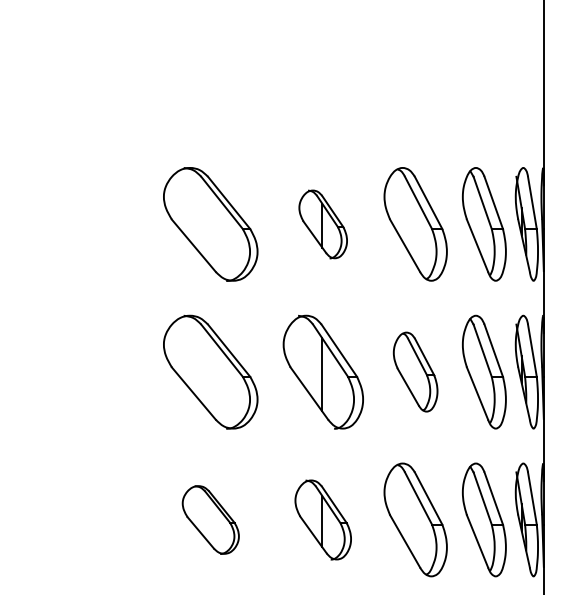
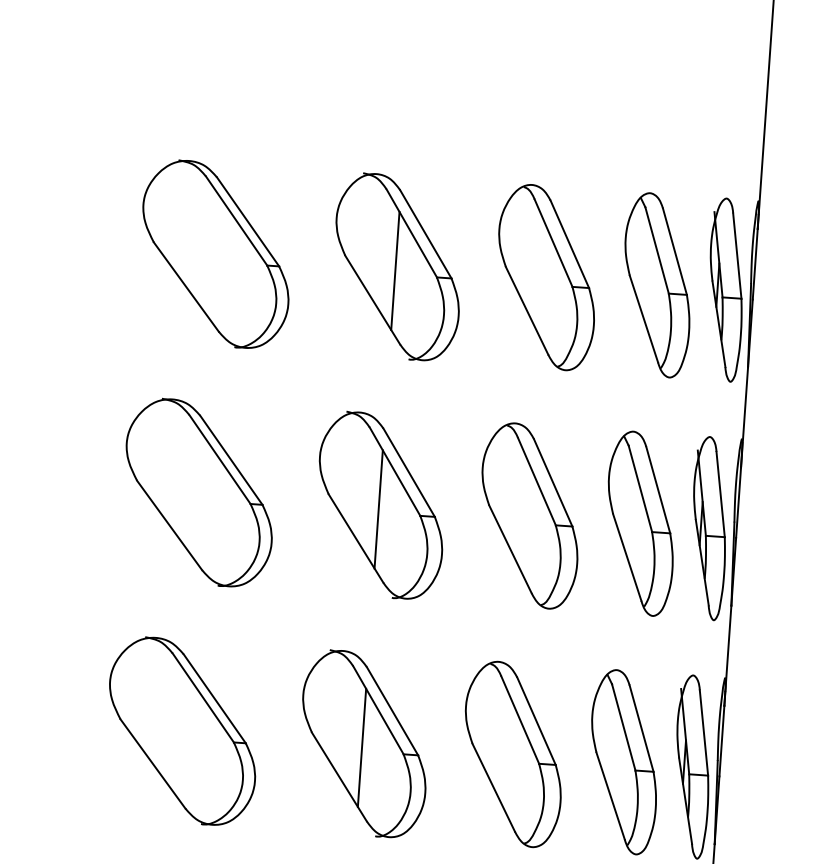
part: (322, 224) -> (396, 267), size x1.67
part: (415, 371) -> (529, 514), size x1.43
part: (210, 519) -> (182, 730), size x1.67
part: (322, 519) -> (362, 743), size x1.43

